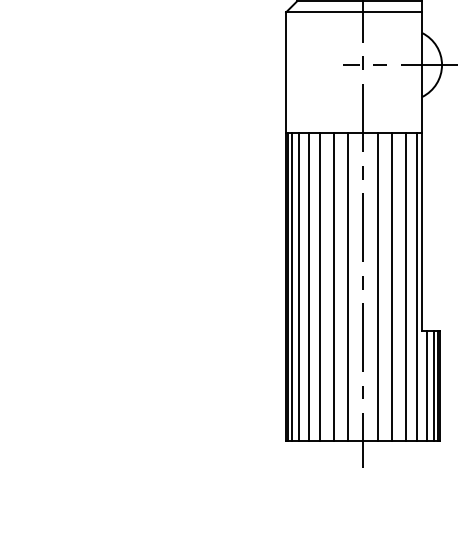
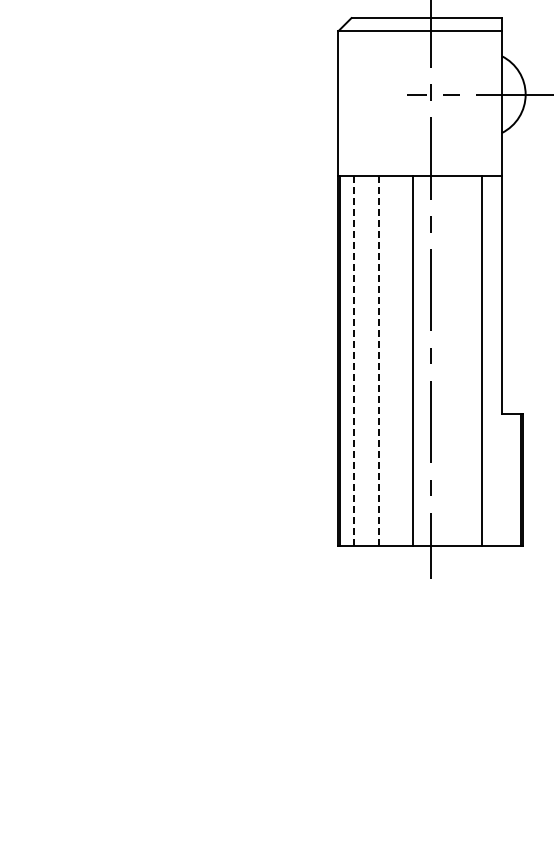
line: (292, 286) -> (345, 360), removed
line: (308, 286) -> (365, 360), removed
line: (333, 286) -> (395, 360), removed
line: (377, 286) -> (448, 360), removed
line: (392, 286) -> (466, 360), removed
line: (416, 286) -> (495, 360), removed
line: (298, 287) -> (353, 361), solid -> dashed
line: (320, 287) -> (379, 361), solid -> dashed
line: (426, 385) -> (507, 479), removed
line: (434, 385) -> (516, 479), removed

